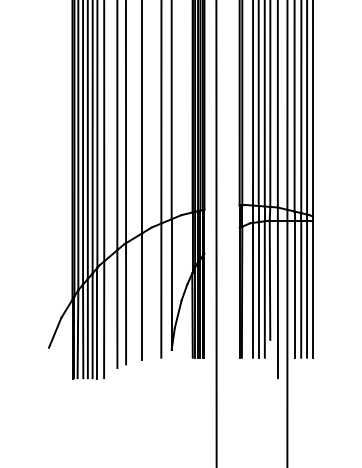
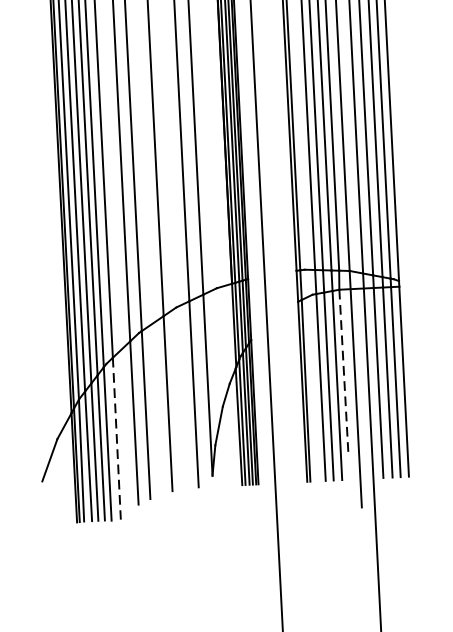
line: (270, 280) -> (344, 372), solid -> dashed
line: (104, 320) -> (117, 439), solid -> dashed

